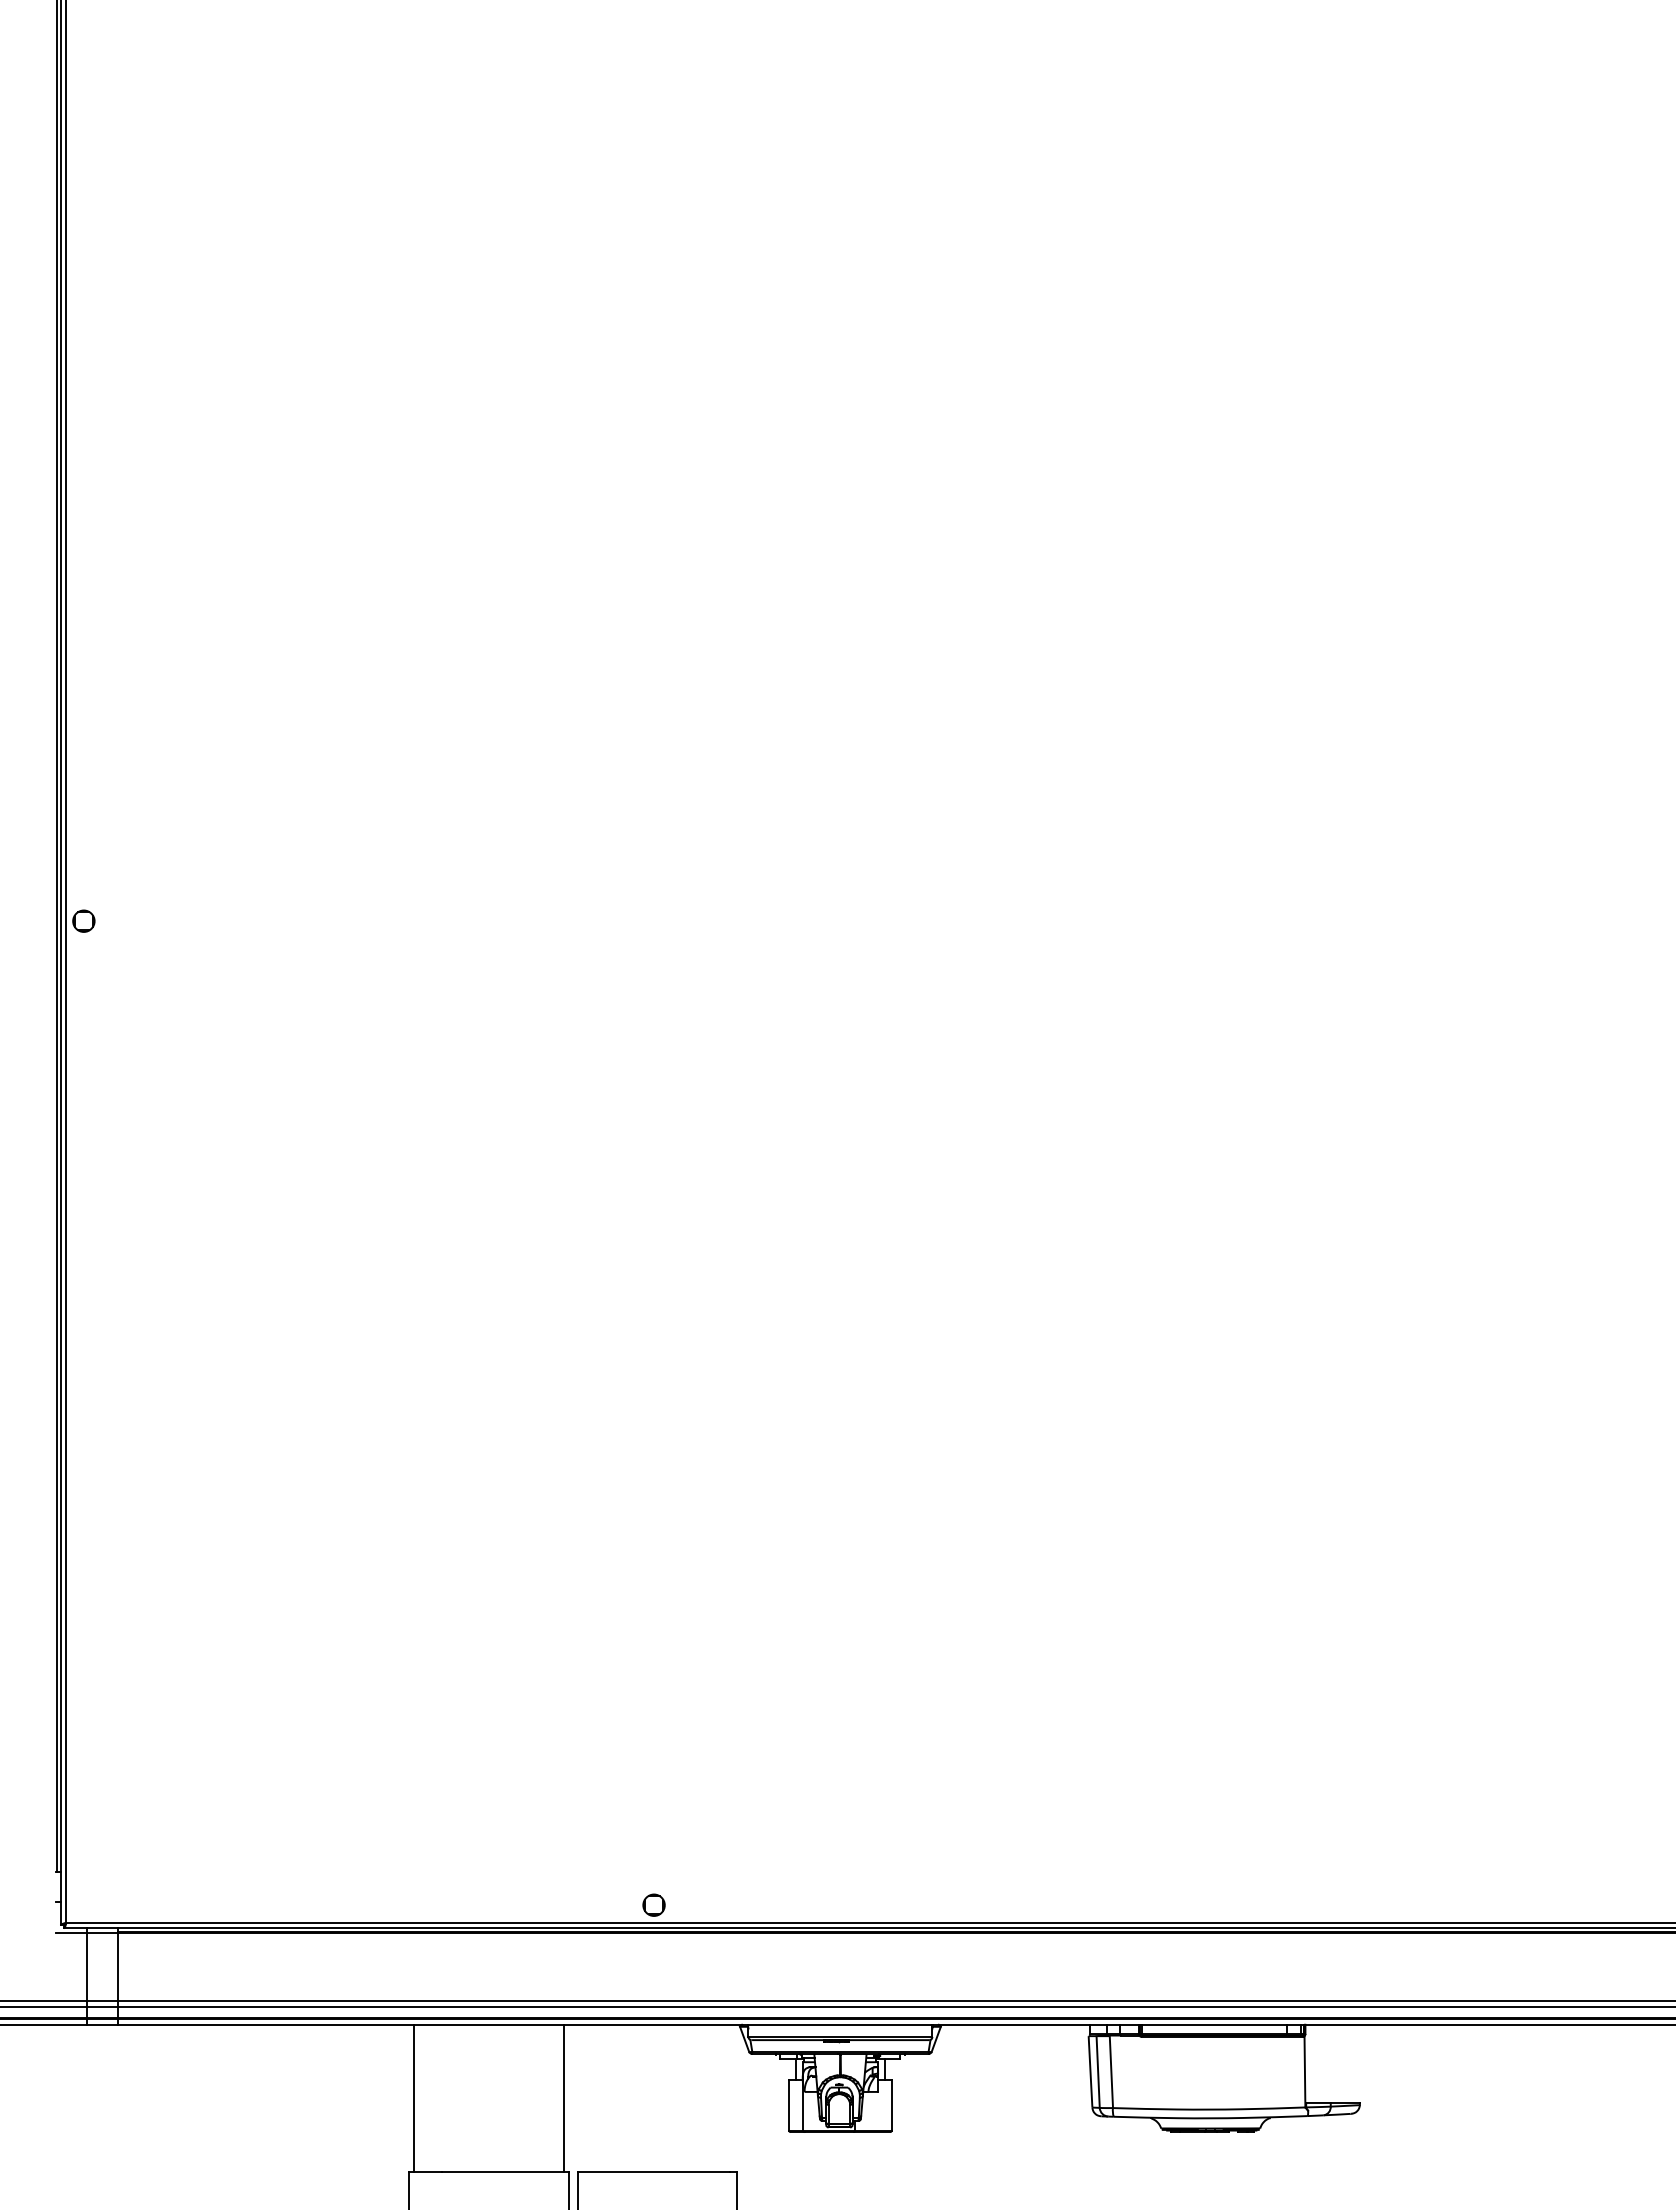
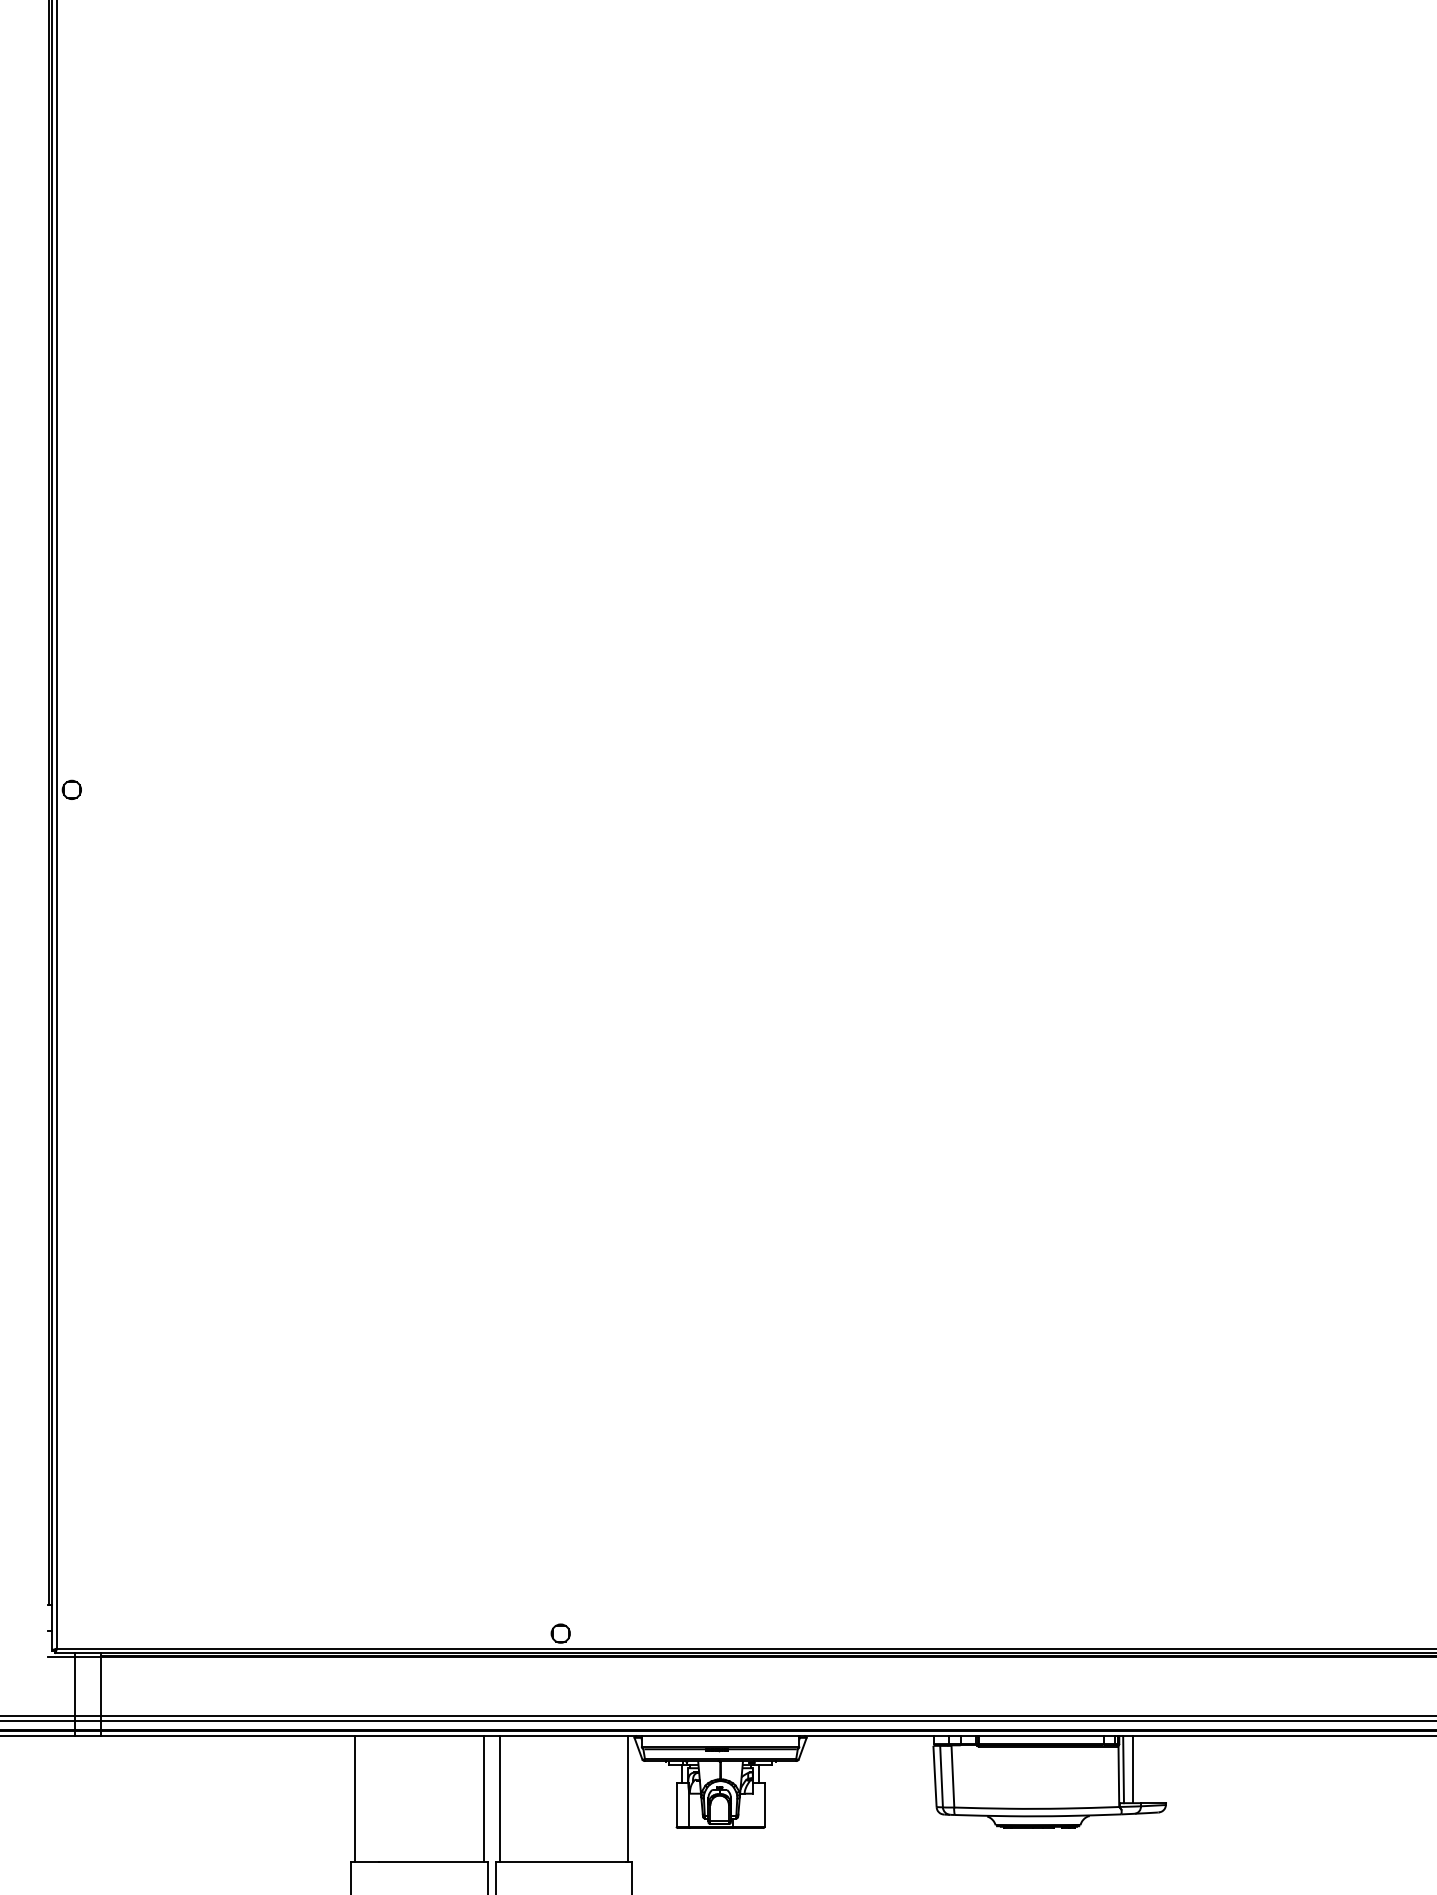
line: (1309, 2063) -> (1122, 1769), added
line: (1321, 2063) -> (1133, 1769), added
line: (582, 2097) -> (499, 1798), added
line: (732, 2097) -> (628, 1798), added

